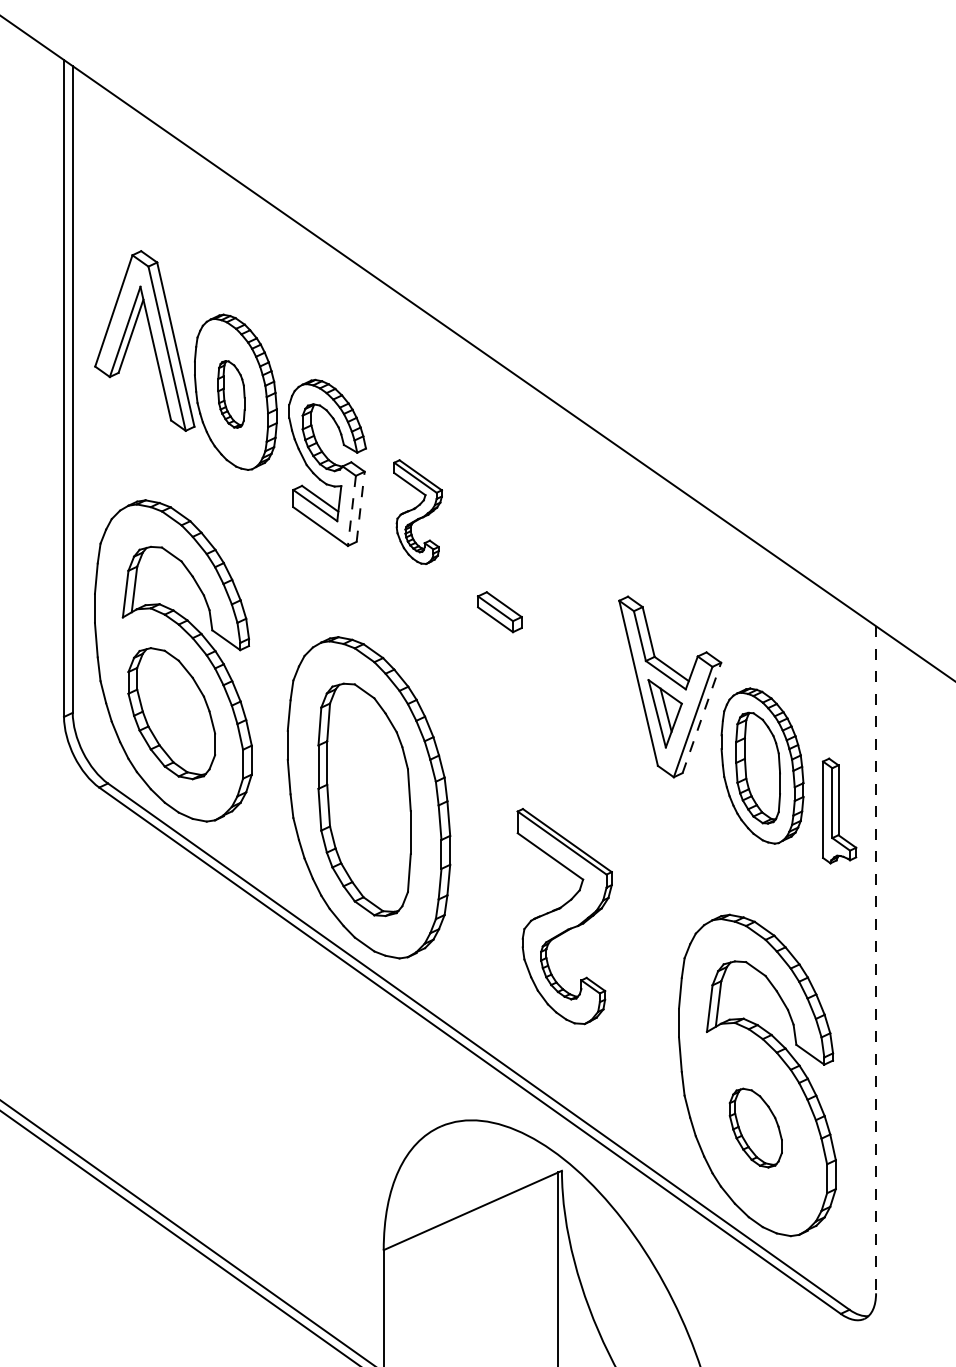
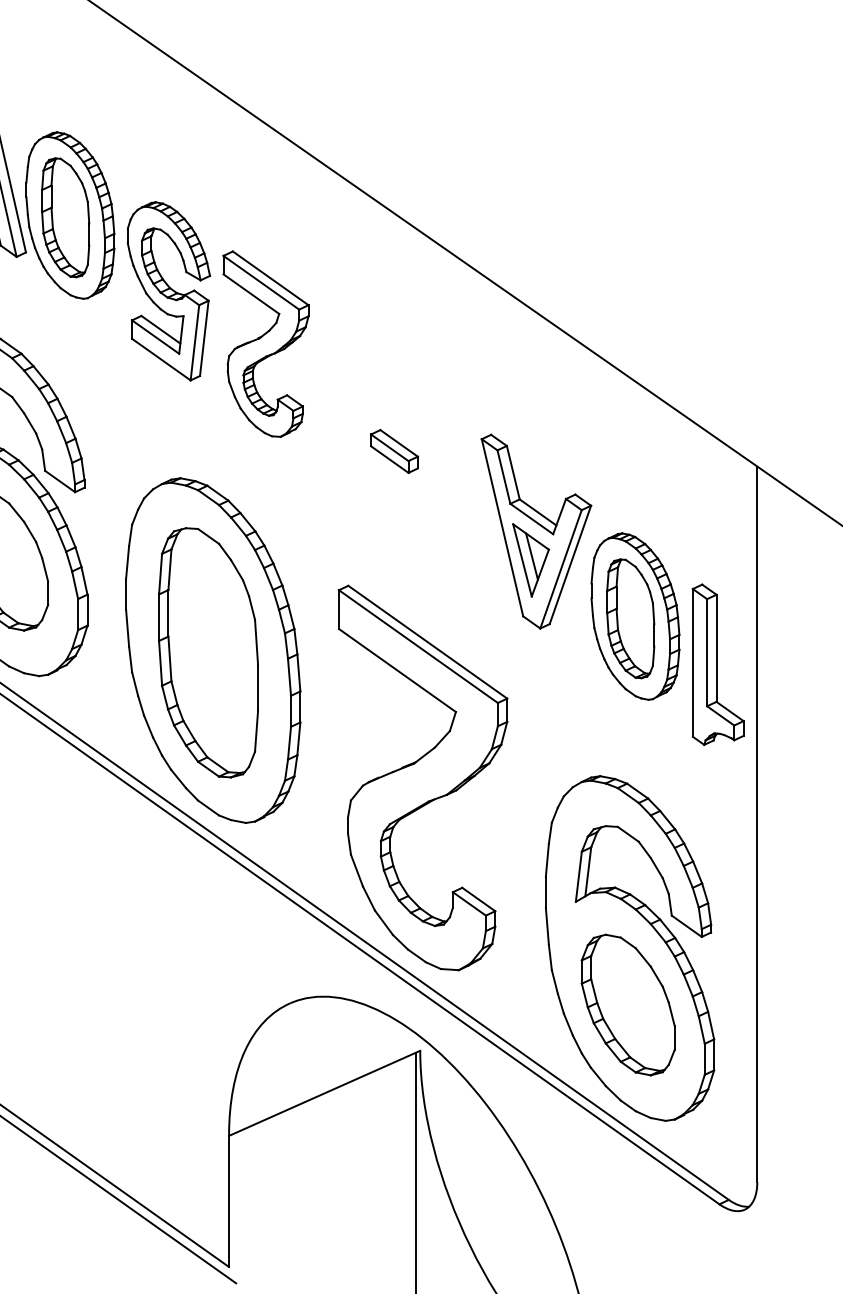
part: (231, 394) -> (65, 217), size x1.67
line: (360, 506) -> (204, 338), dashed -> solid
line: (351, 511) -> (194, 343), dashed -> solid
part: (417, 511) -> (265, 343), size x1.67
part: (499, 612) -> (394, 451), moved
line: (702, 717) -> (571, 564), dashed -> solid
part: (839, 810) -> (718, 664), size x1.43
part: (564, 916) -> (423, 777), size x1.67
line: (876, 959) -> (757, 824), dashed -> solid
part: (755, 1127) -> (627, 1004), size x1.67

